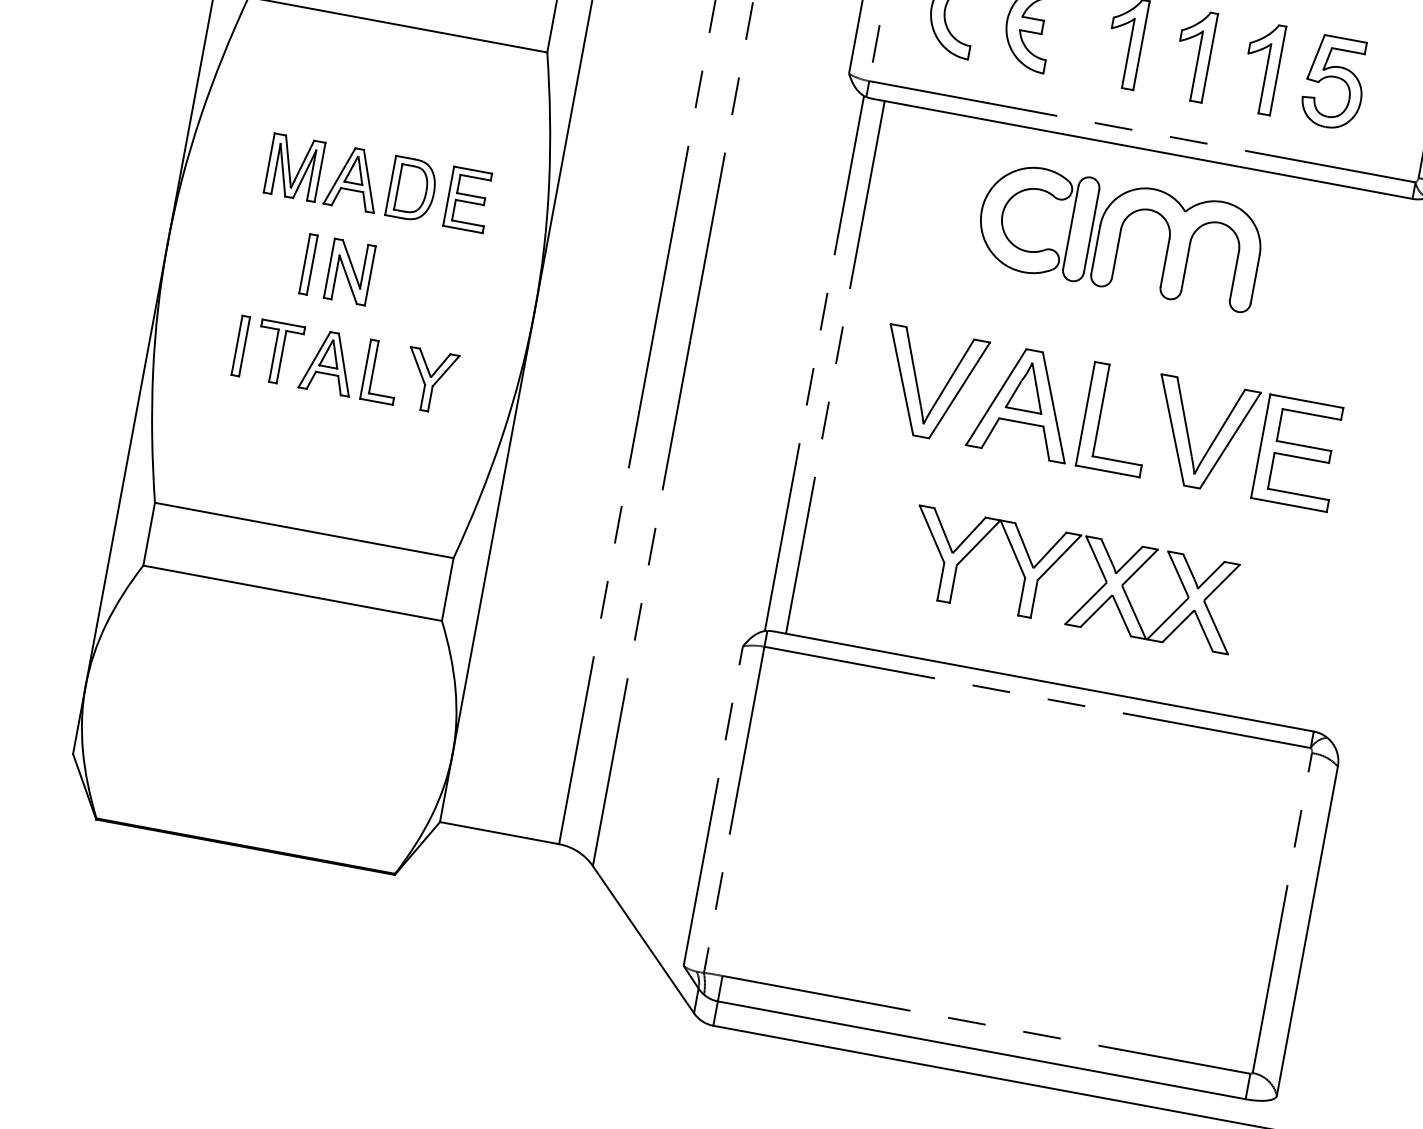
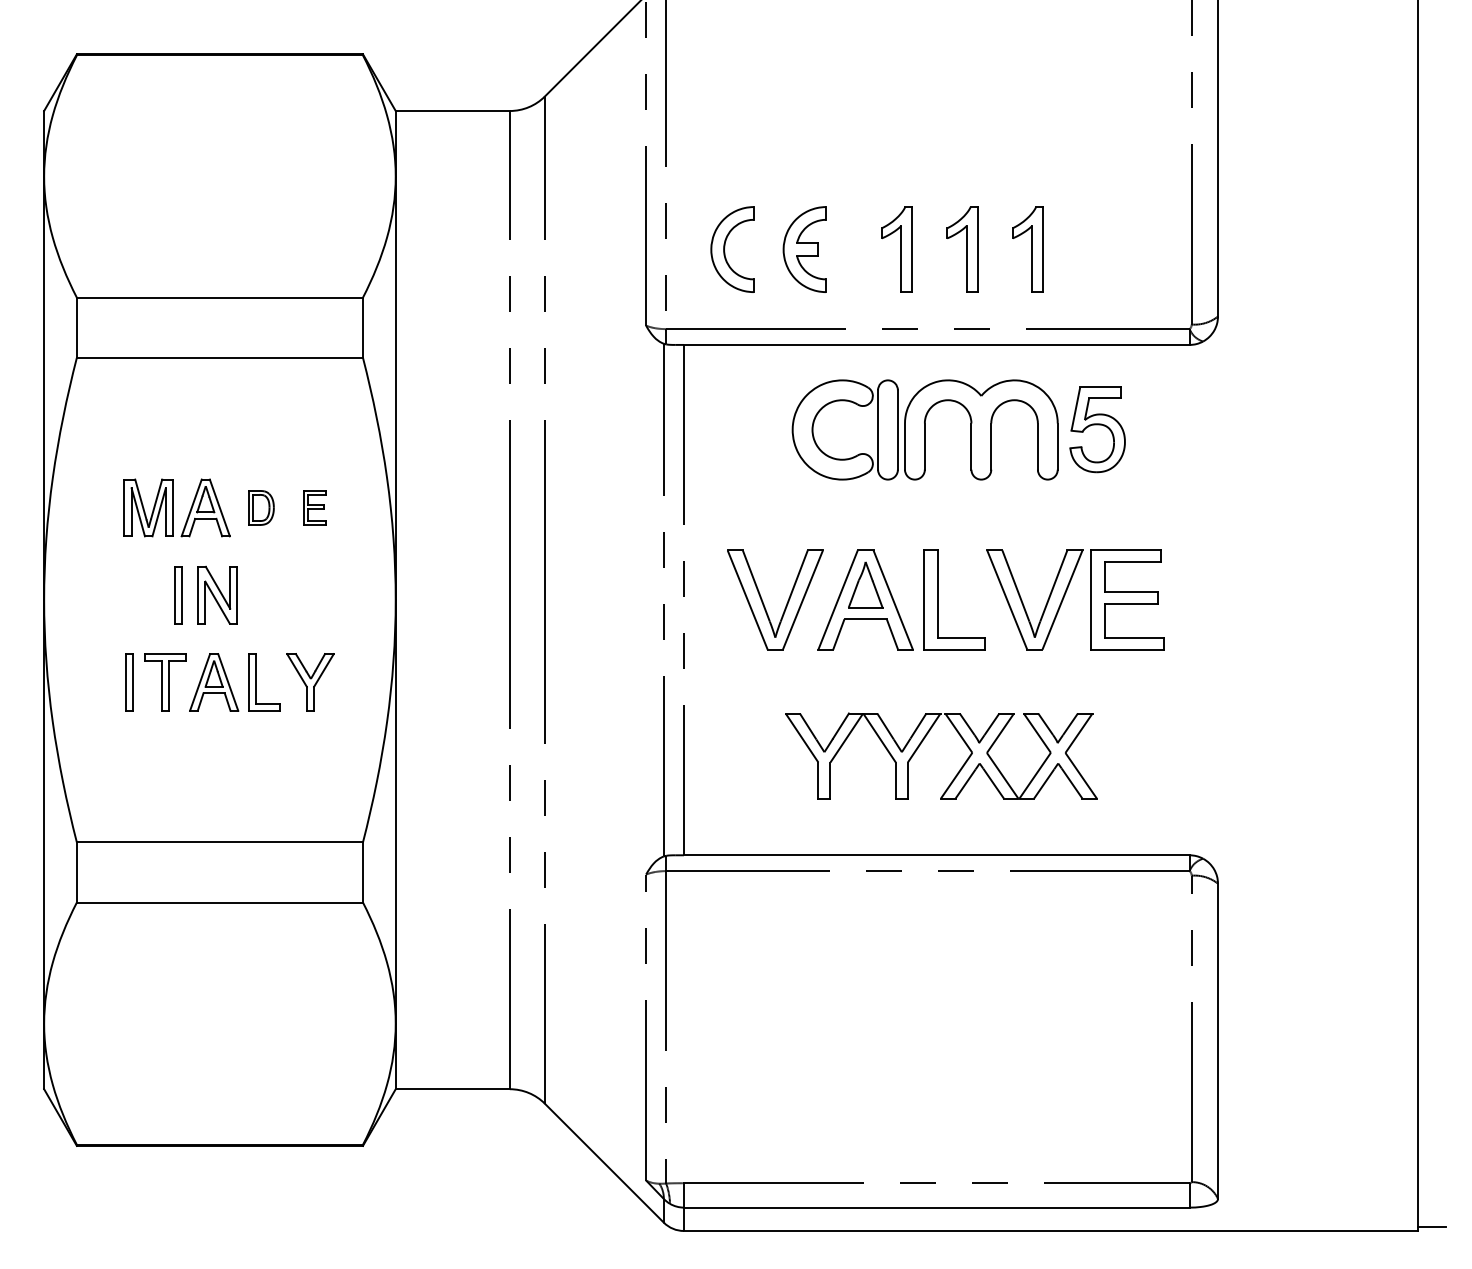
part: (1334, 82) -> (1097, 429), moved
part: (412, 189) -> (261, 507), size x0.6
part: (467, 199) -> (314, 507), size x0.6

